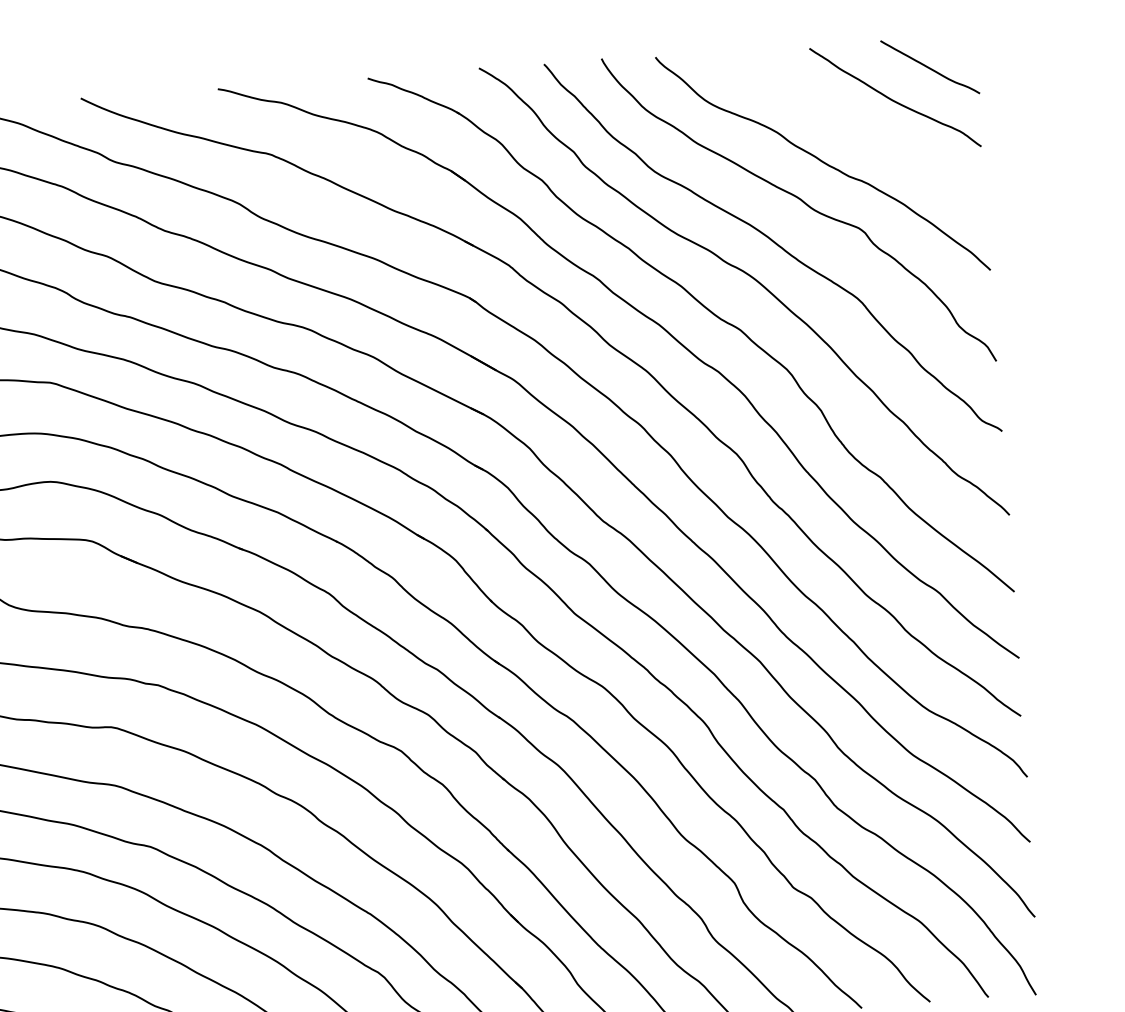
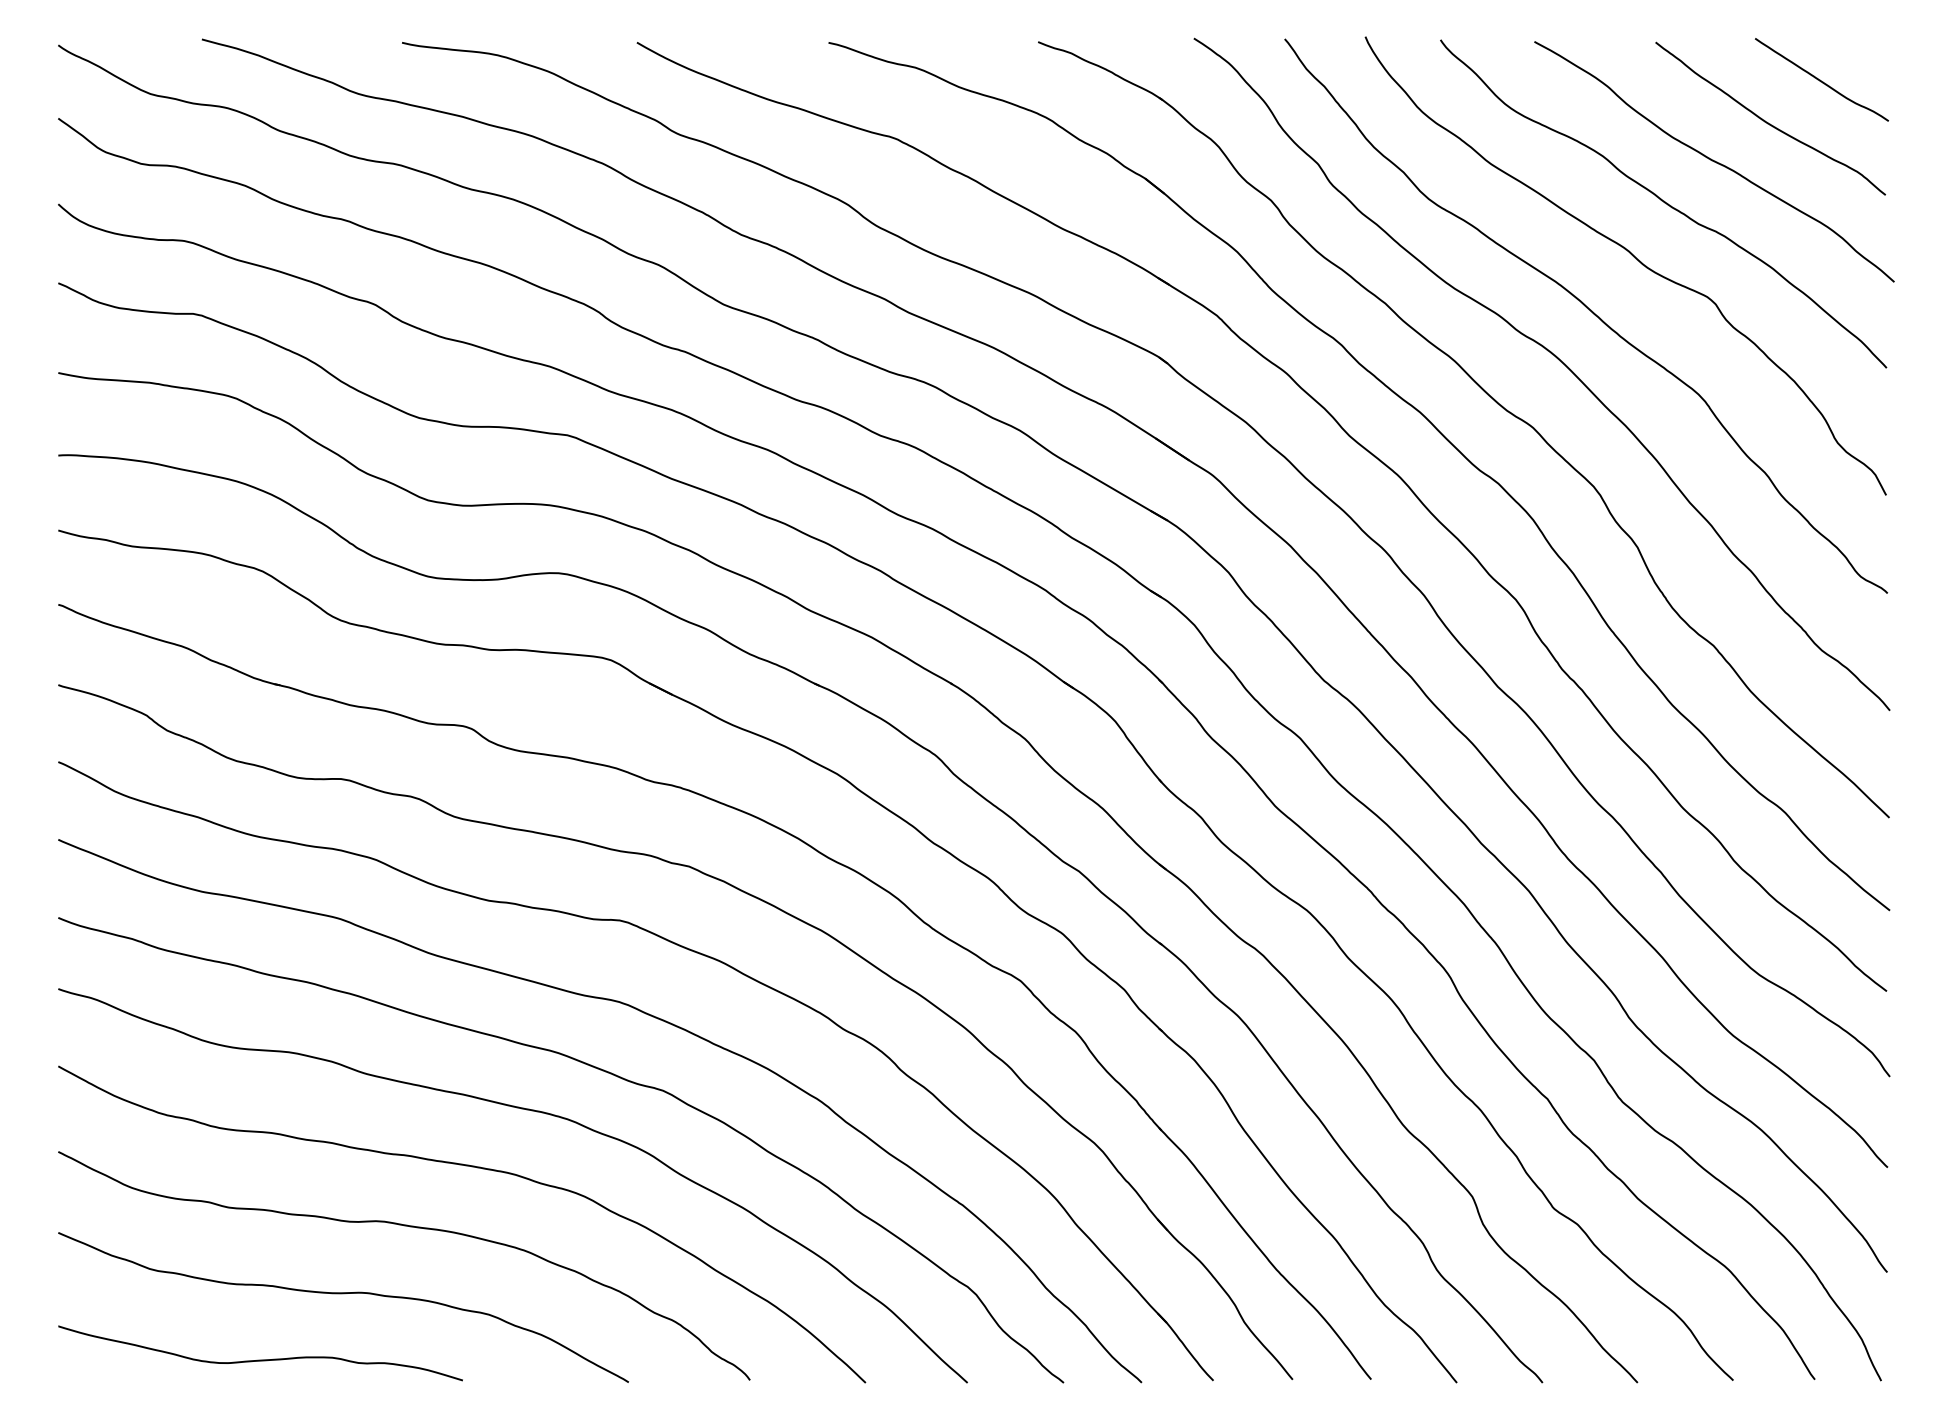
curve: (857, 130) -> (1714, 161), added

